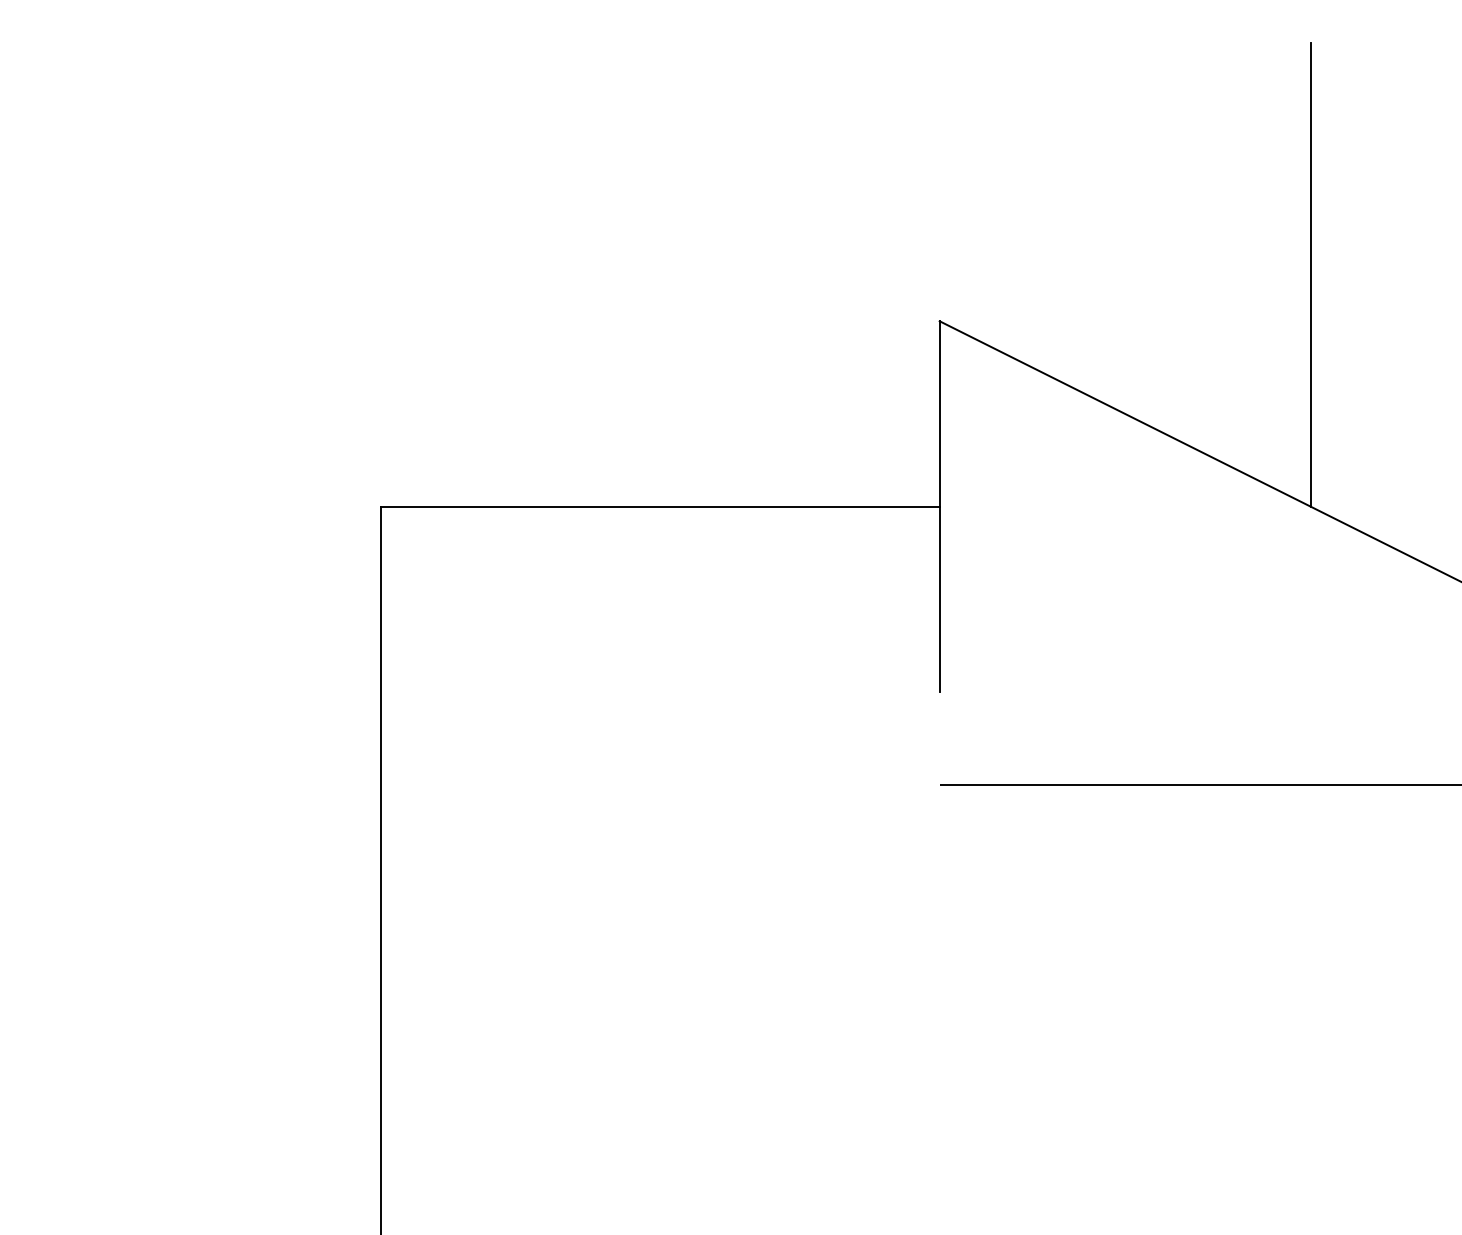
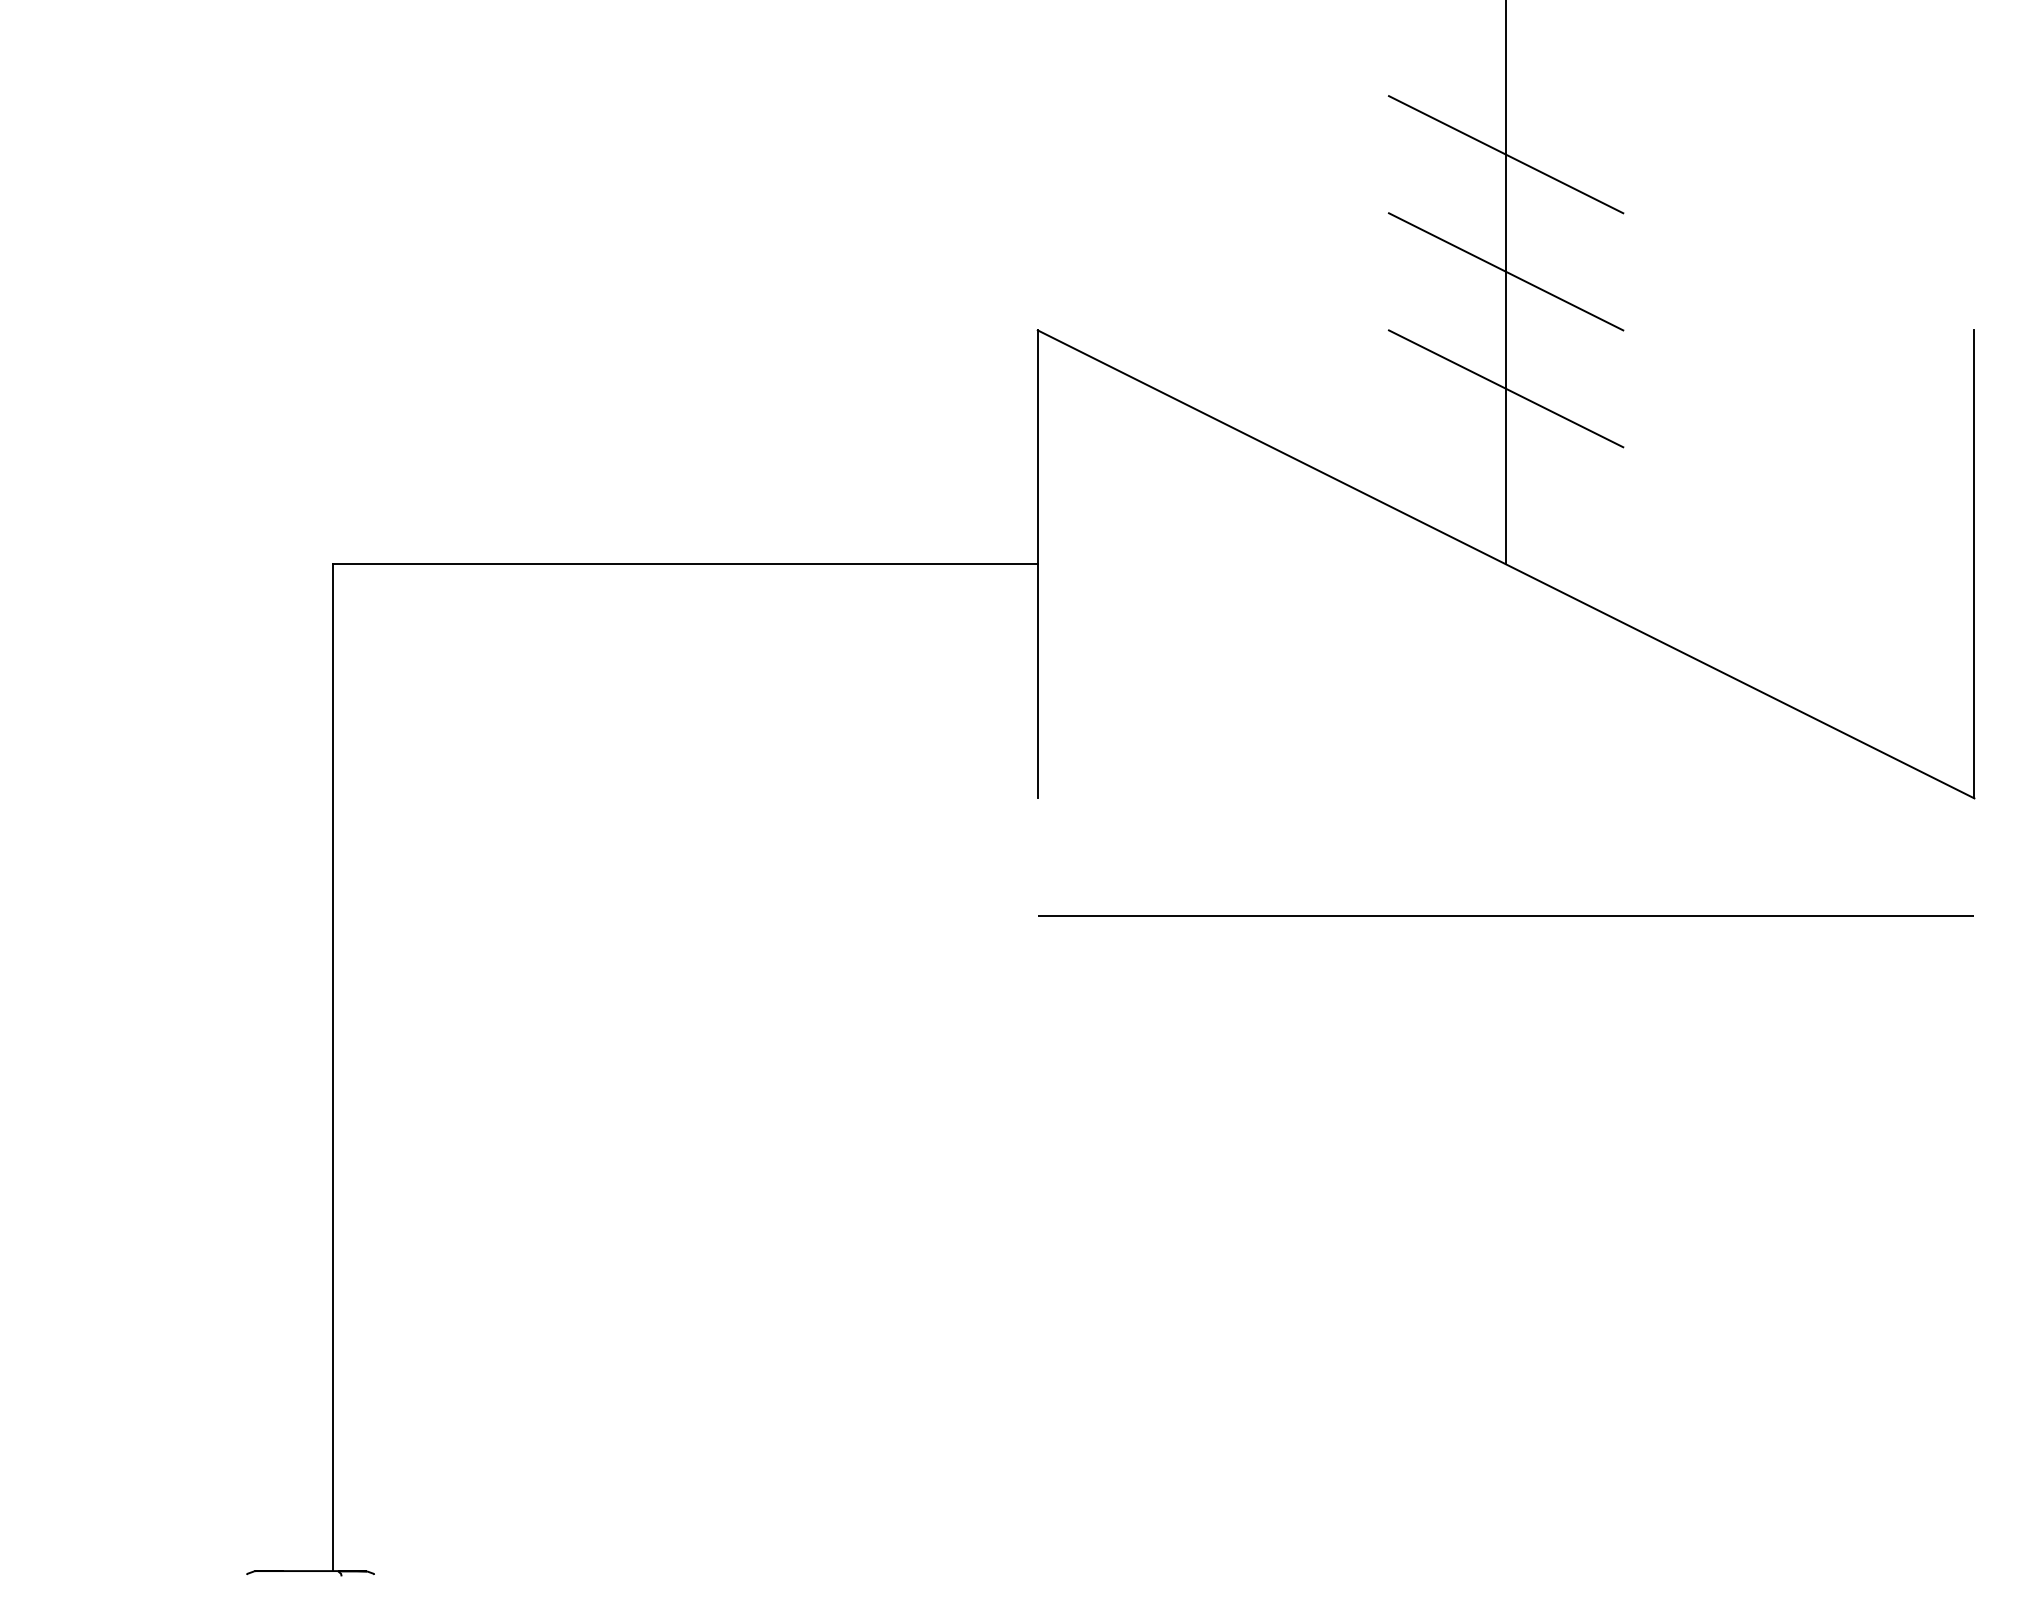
line: (1310, 181) -> (1505, 154), added
line: (1310, 274) -> (1505, 271), added
line: (1310, 367) -> (1505, 388), added

